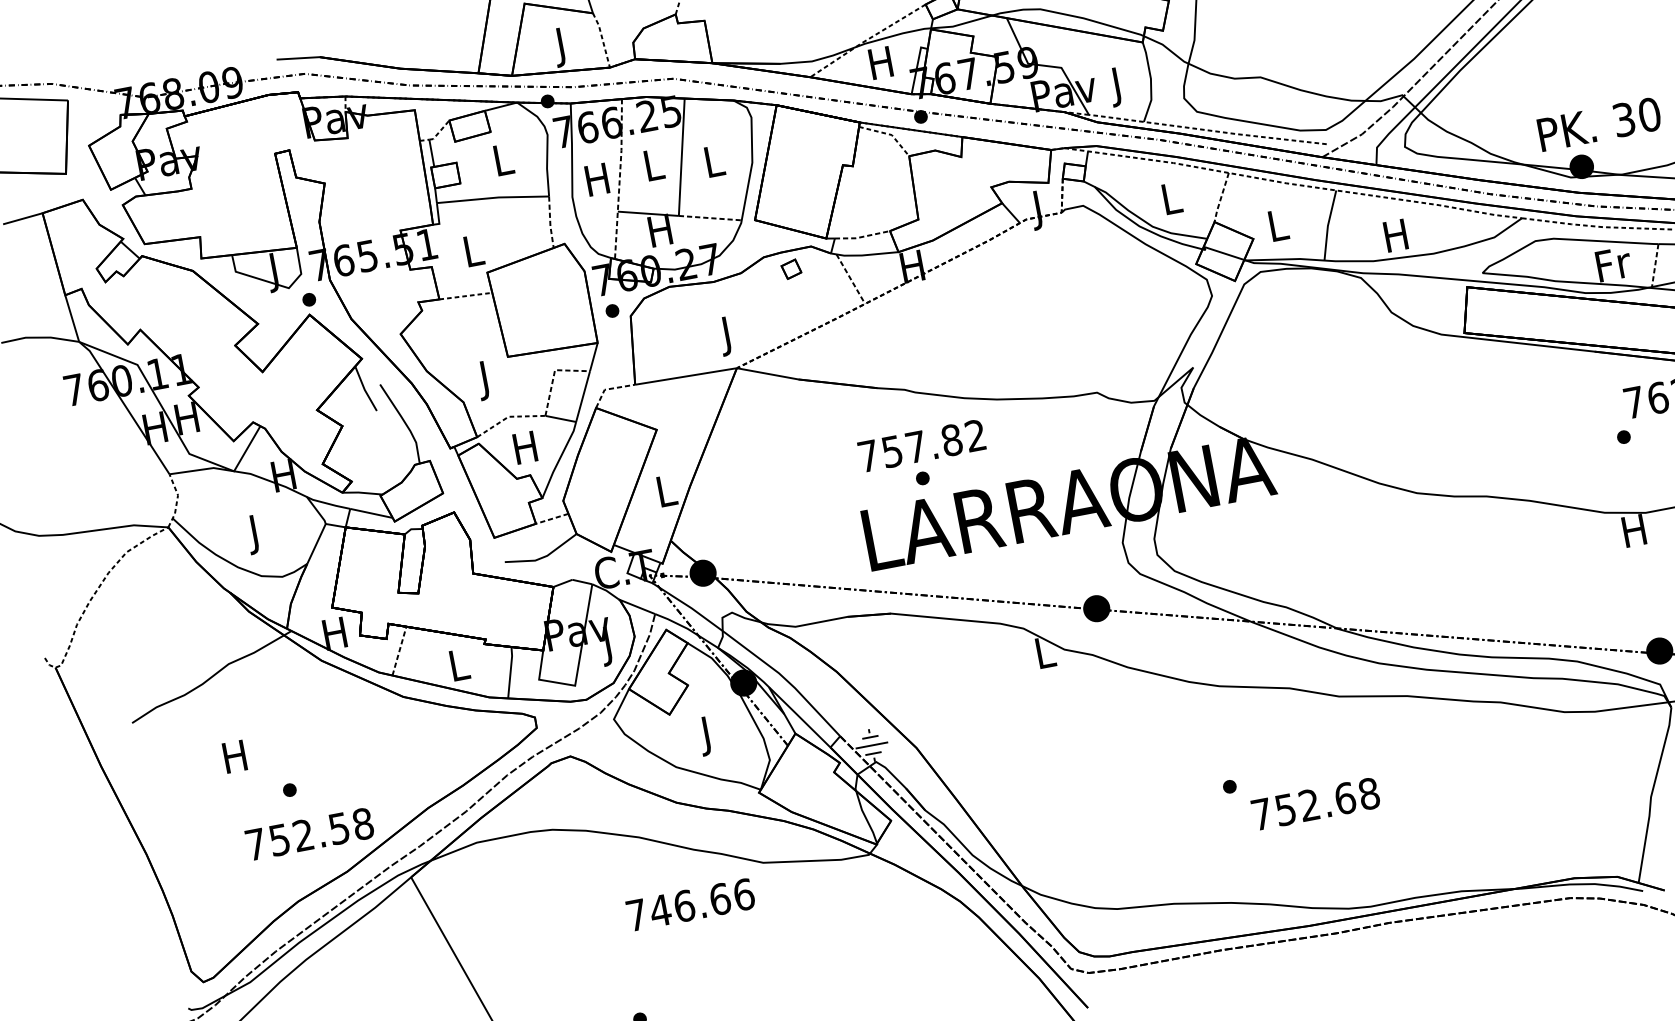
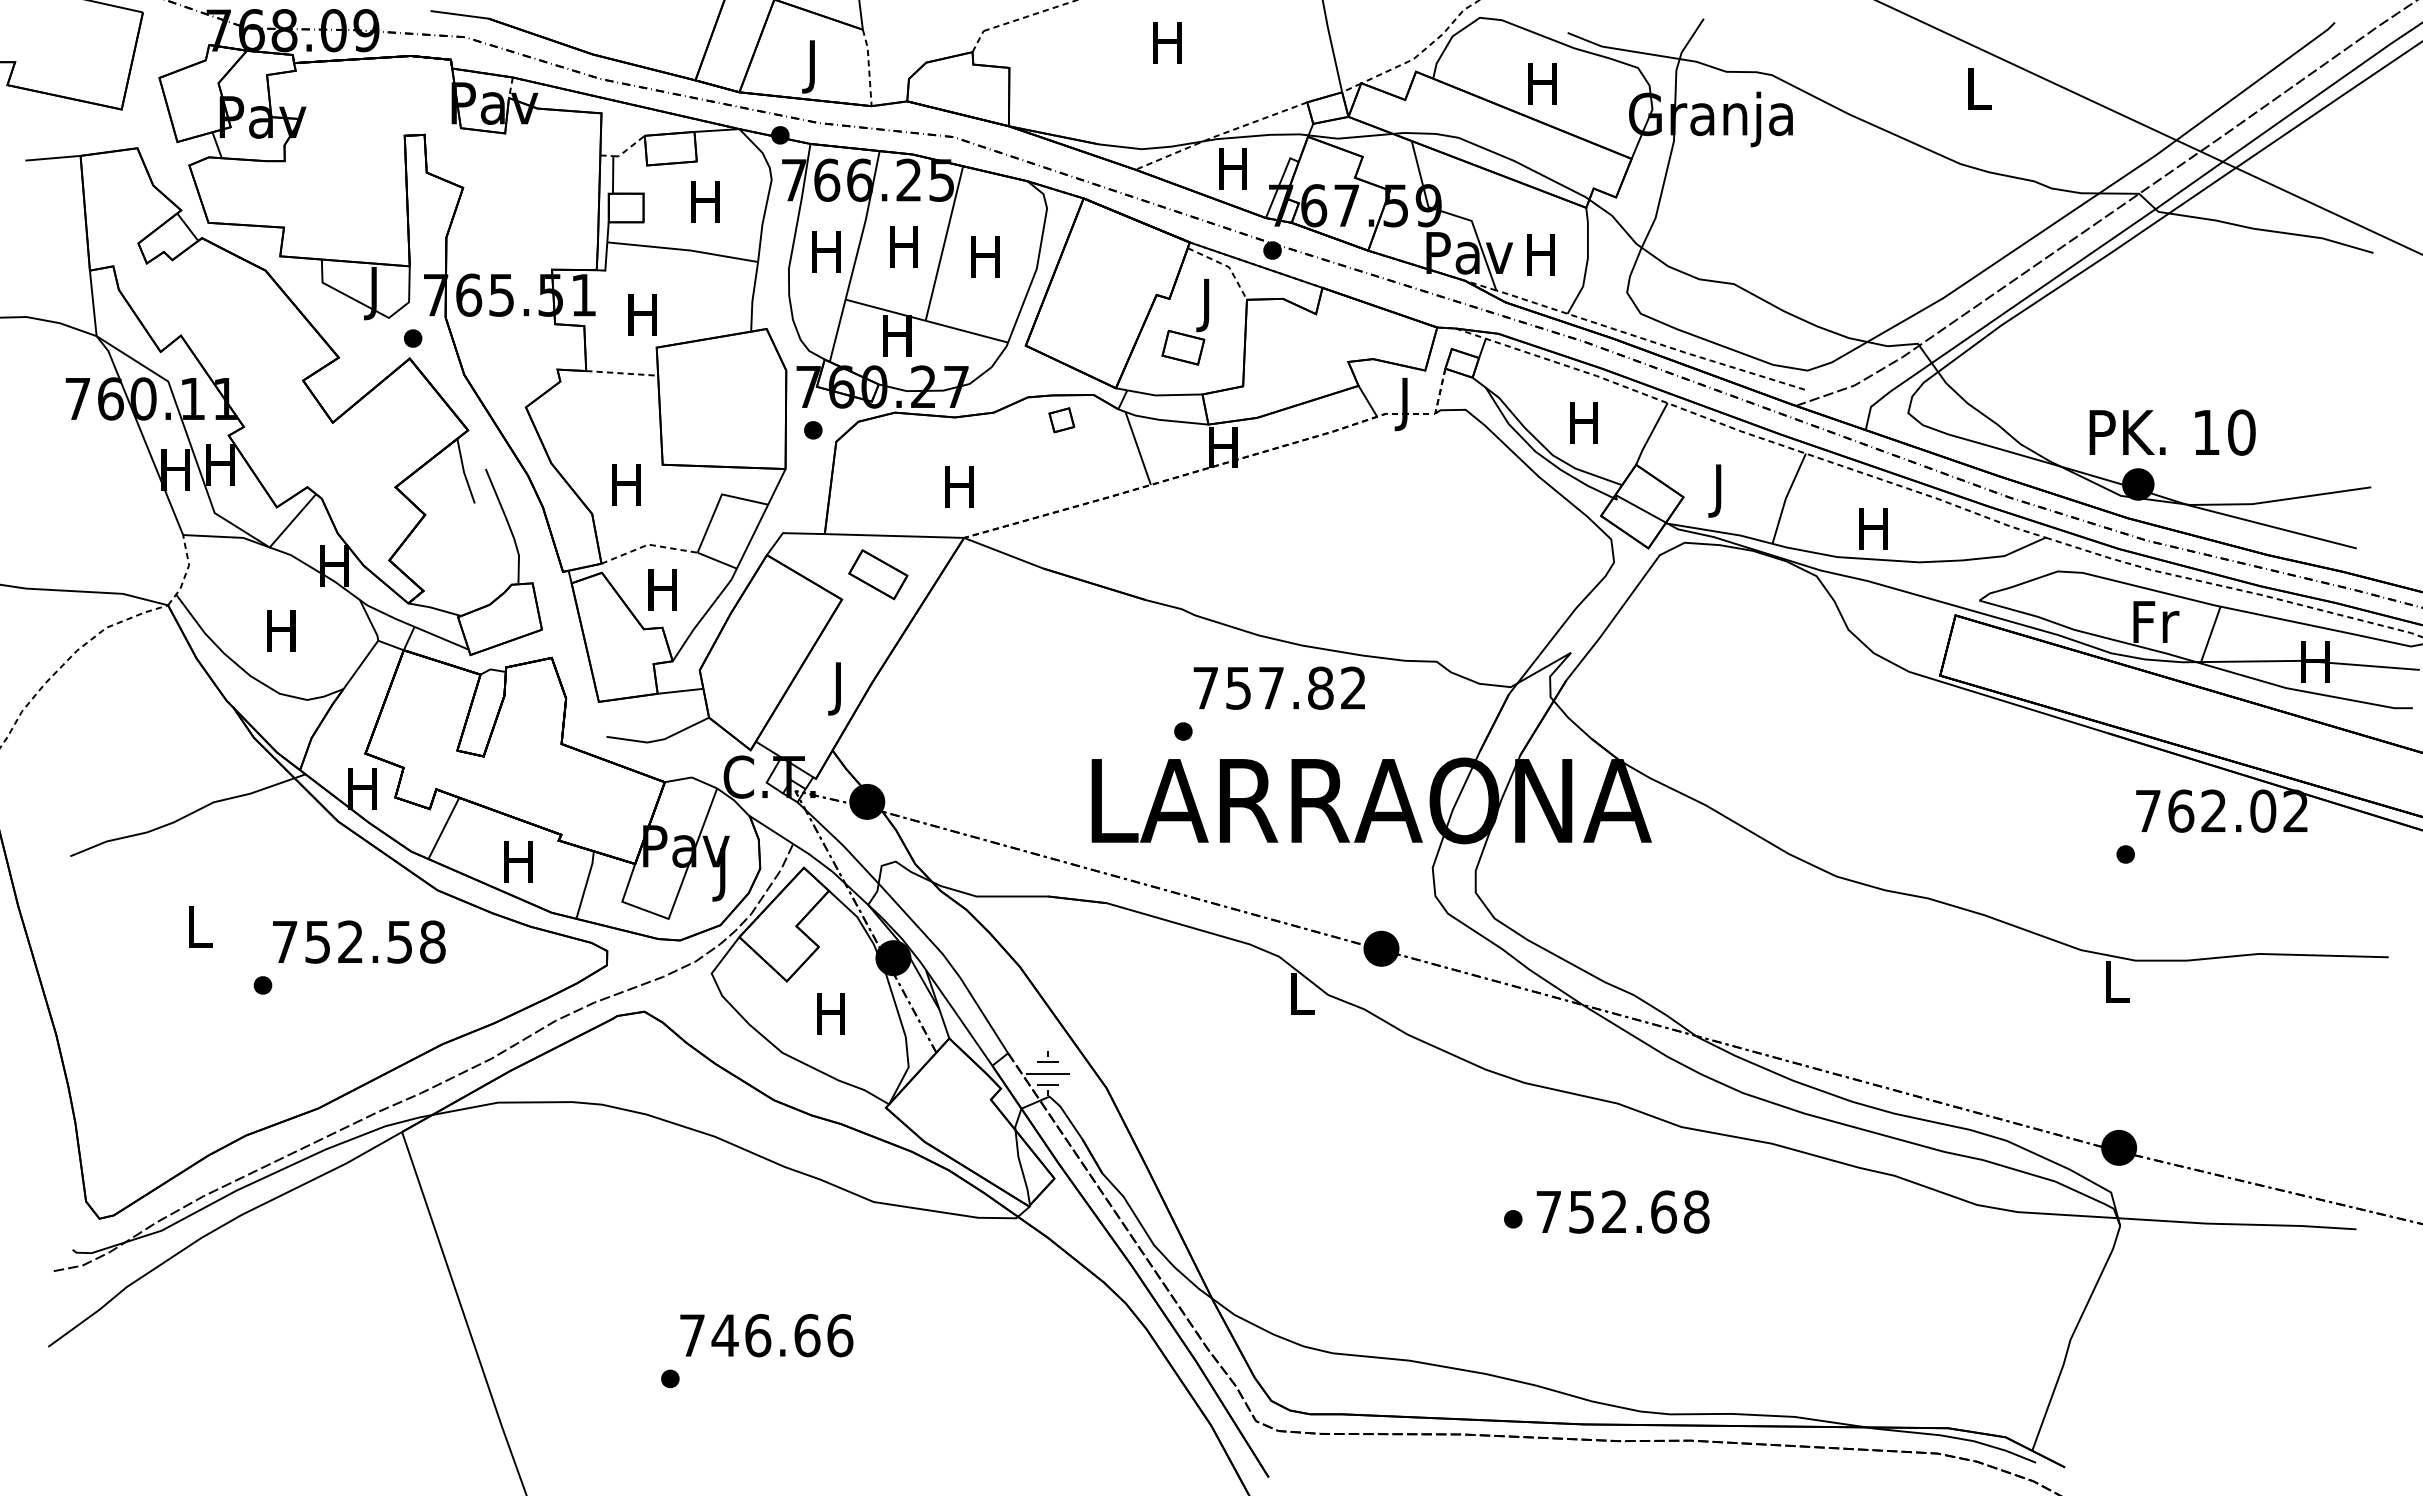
text: (1116, 87) -> (1540, 260), J -> H
text: (1624, 119) -> (2206, 432), 30 -> 10
text: (502, 159) -> (705, 201), L -> H
text: (713, 160) -> (985, 256), L -> H
text: (652, 165) -> (903, 246), L -> H
line: (619, 178) -> (856, 256), dashed -> solid
part: (868, 189) -> (1184, 333), added
text: (1170, 198) -> (1583, 422), L -> H
line: (1220, 198) -> (1650, 434), dashed -> solid
line: (710, 218) -> (966, 331), dashed -> solid
line: (550, 222) -> (753, 296), dashed -> solid
text: (1279, 229) -> (1720, 490), L -> J
line: (862, 237) -> (1164, 395), dashed -> solid
text: (472, 250) -> (642, 314), L -> H
line: (1655, 266) -> (2210, 635), dashed -> solid
line: (851, 279) -> (1138, 448), dashed -> solid
text: (727, 335) -> (959, 492), J -> H
line: (554, 374) -> (719, 500), dashed -> solid
text: (485, 380) -> (626, 490), J -> H
line: (609, 389) -> (789, 533), dashed -> solid
part: (679, 406) -> (878, 574), added
text: (921, 445) -> (1278, 687), moved
text: (667, 494) -> (840, 688), L -> J
line: (552, 518) -> (680, 691), dashed -> solid
text: (1634, 530) -> (2115, 981), H -> L
text: (254, 534) -> (281, 636), J -> H
line: (399, 650) -> (444, 827), dashed -> solid
text: (458, 664) -> (518, 861), L -> H
text: (706, 735) -> (830, 1018), J -> H
text: (234, 756) -> (198, 926), H -> L
text: (1315, 803) -> (1622, 1211), moved
text: (309, 833) -> (359, 941), moved
text: (690, 904) -> (766, 1335), moved

